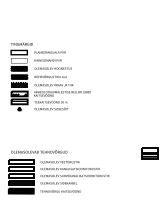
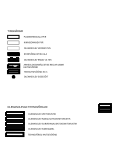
hatch: (19, 68) -> (13, 48), removed
hatch: (20, 190) -> (14, 133), removed

